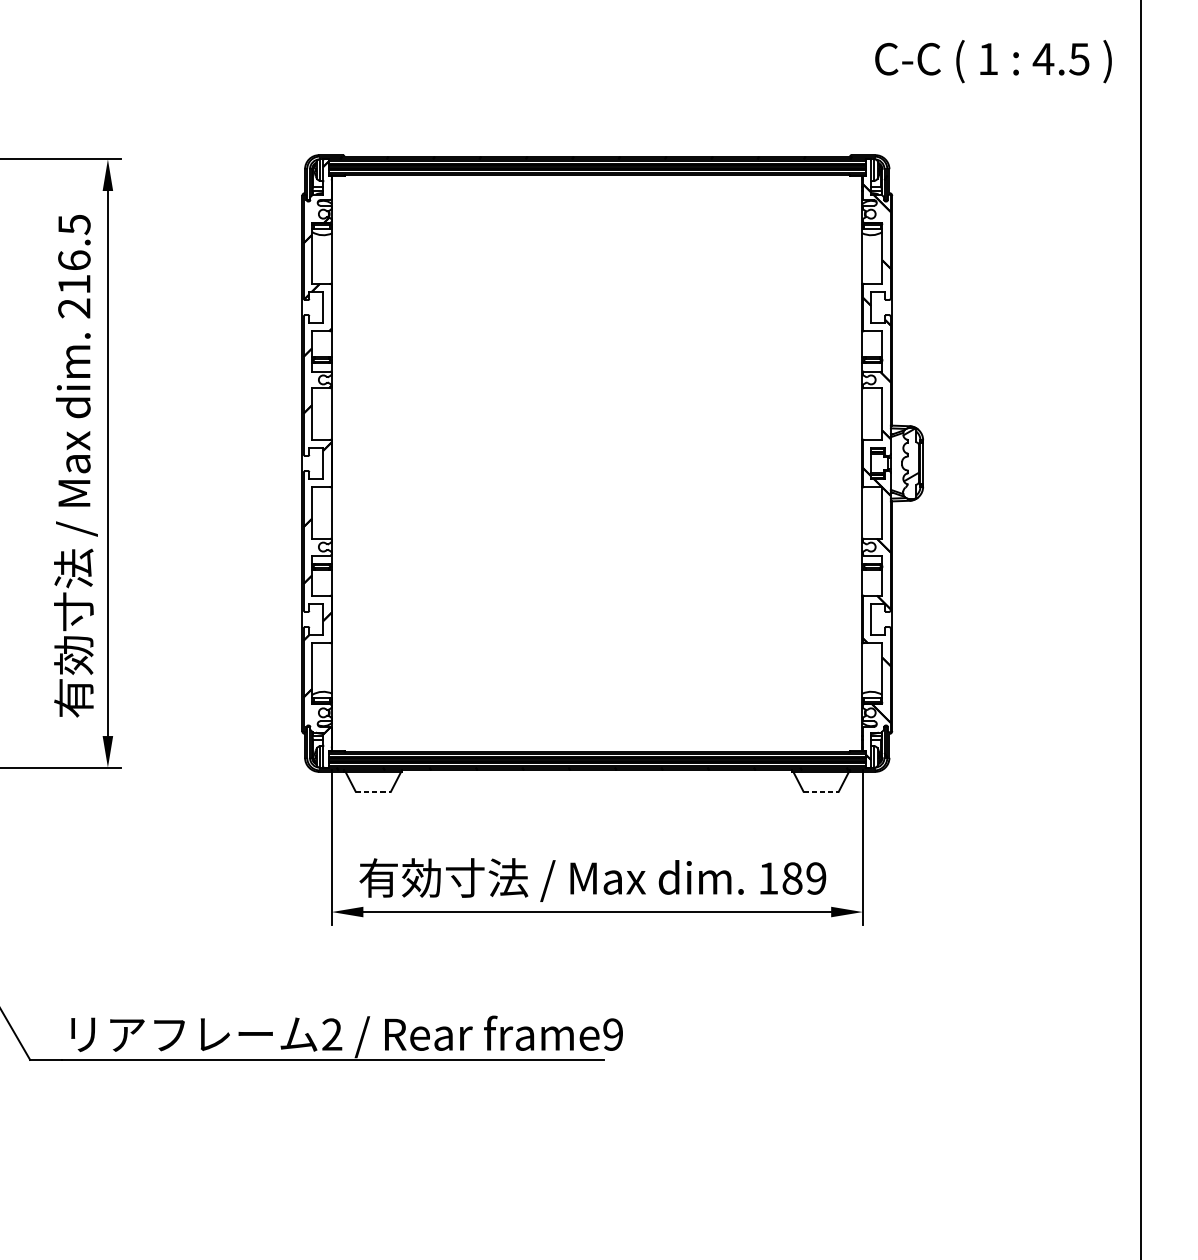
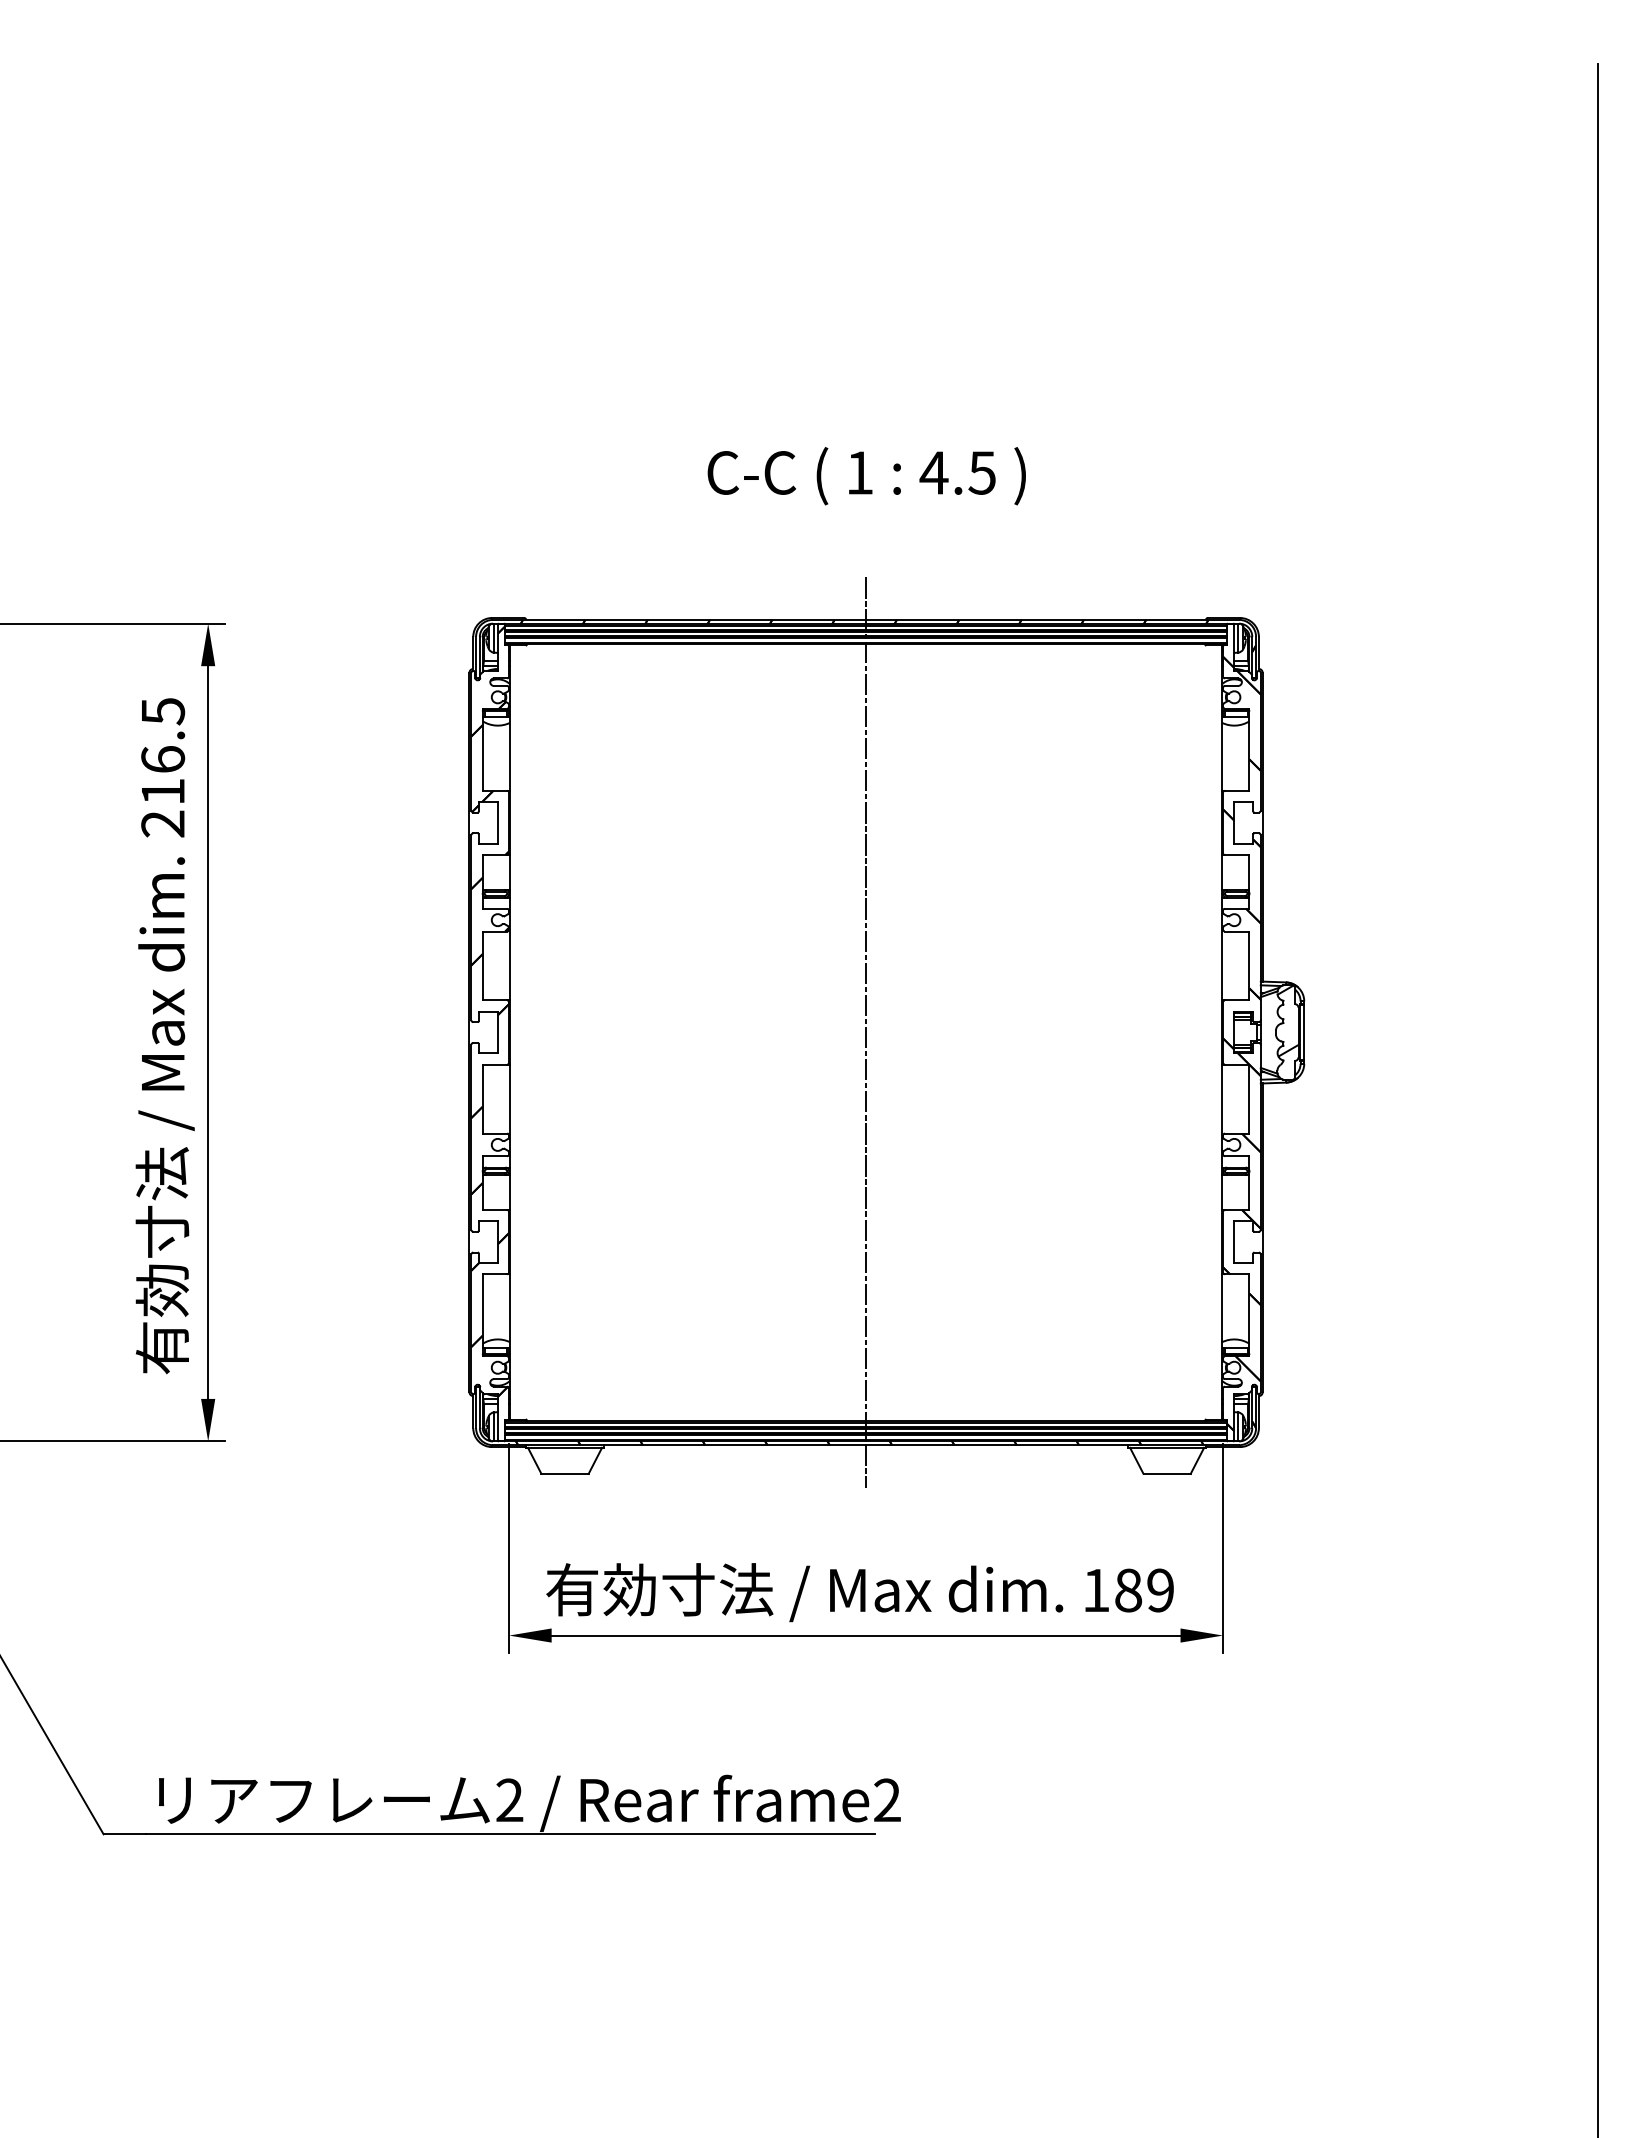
text: (993, 61) -> (866, 476), moved
line: (597, 463) -> (866, 1032), added
line: (373, 791) -> (565, 1473), dashed -> solid
line: (821, 791) -> (1167, 1473), dashed -> solid
text: (613, 1034) -> (887, 1800), frame9 -> frame2

